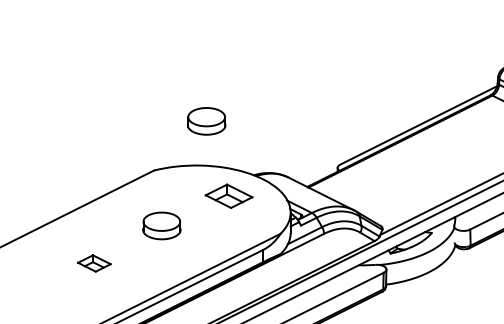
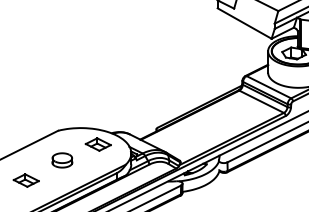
part: (206, 121) -> (86, 104), removed
part: (93, 263) -> (25, 180), size x1.43

